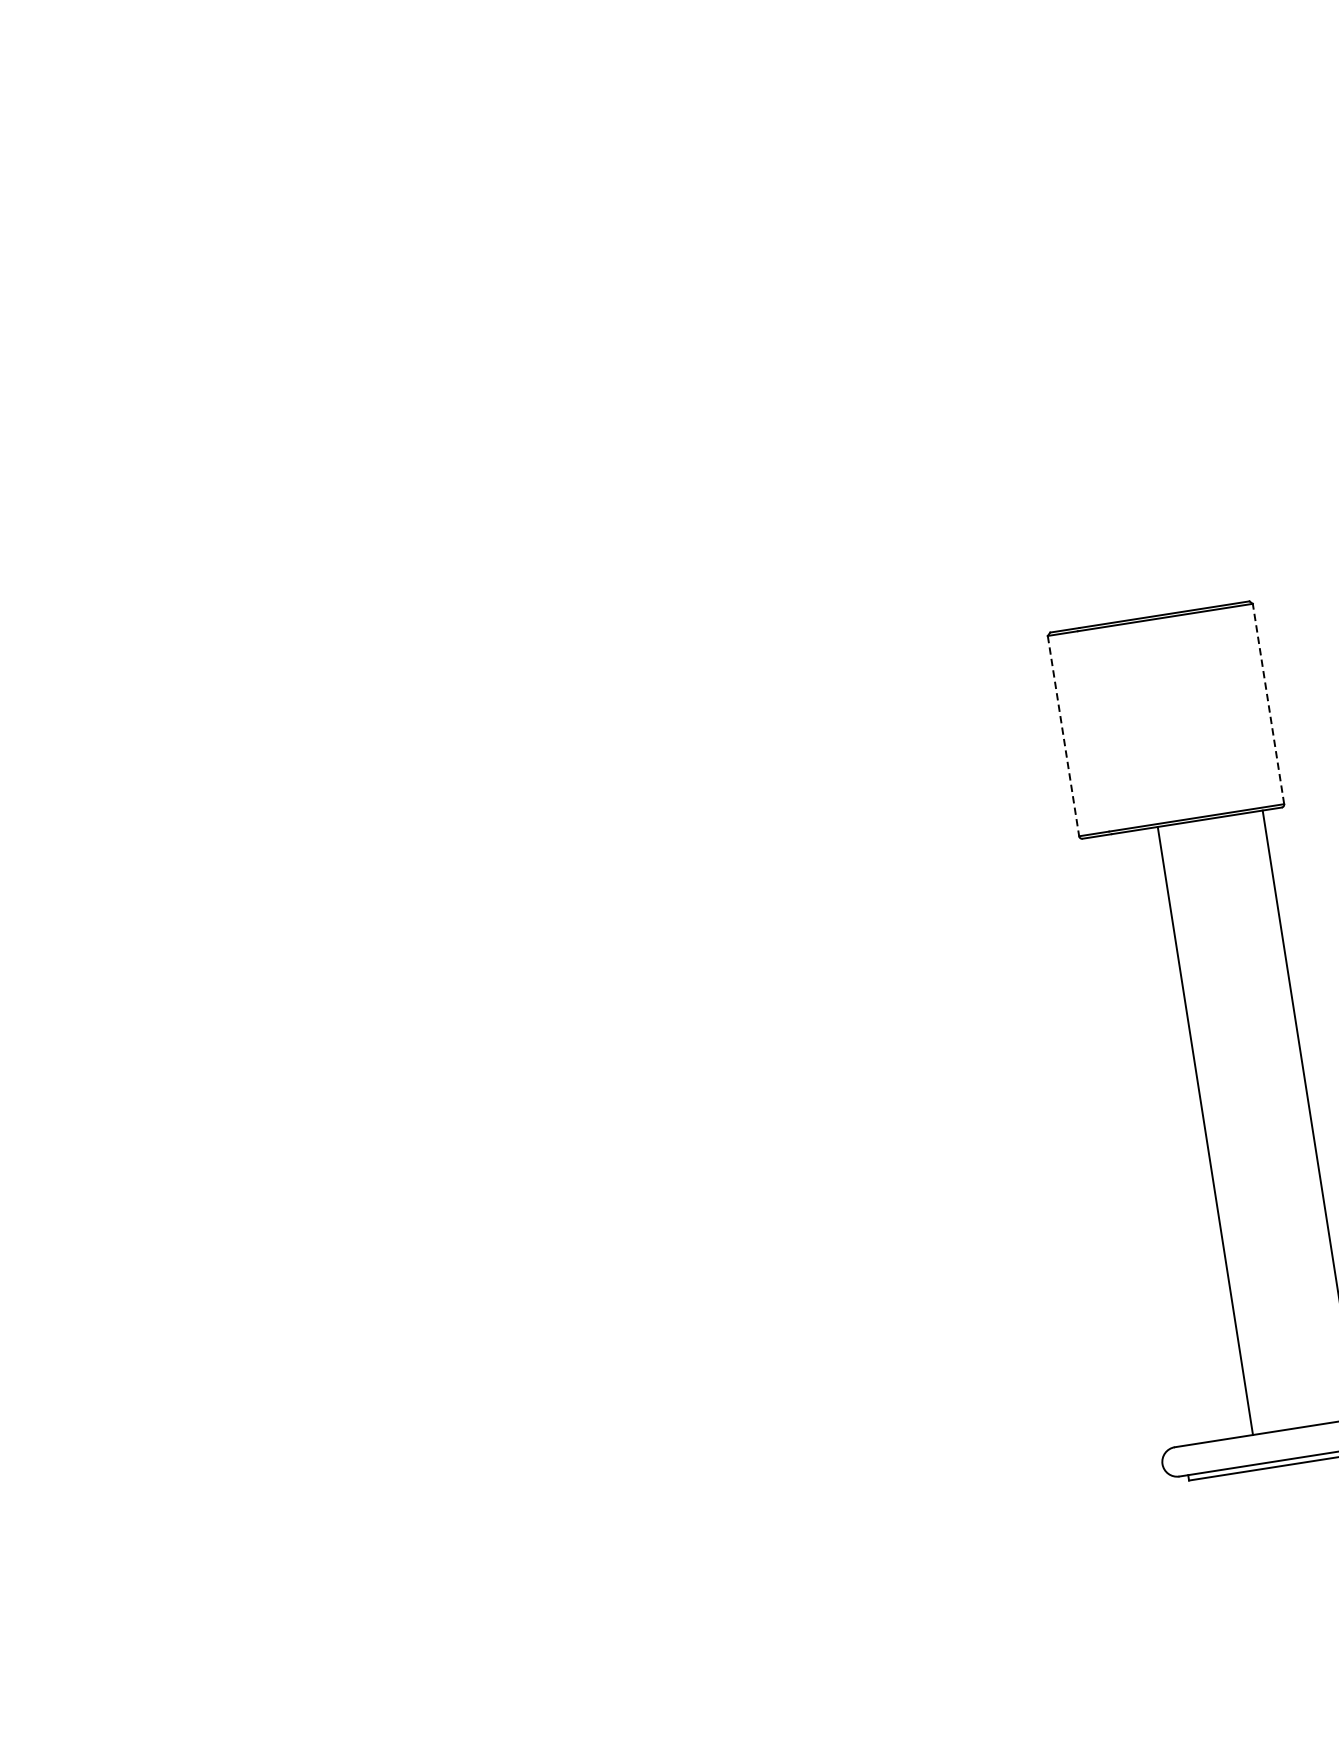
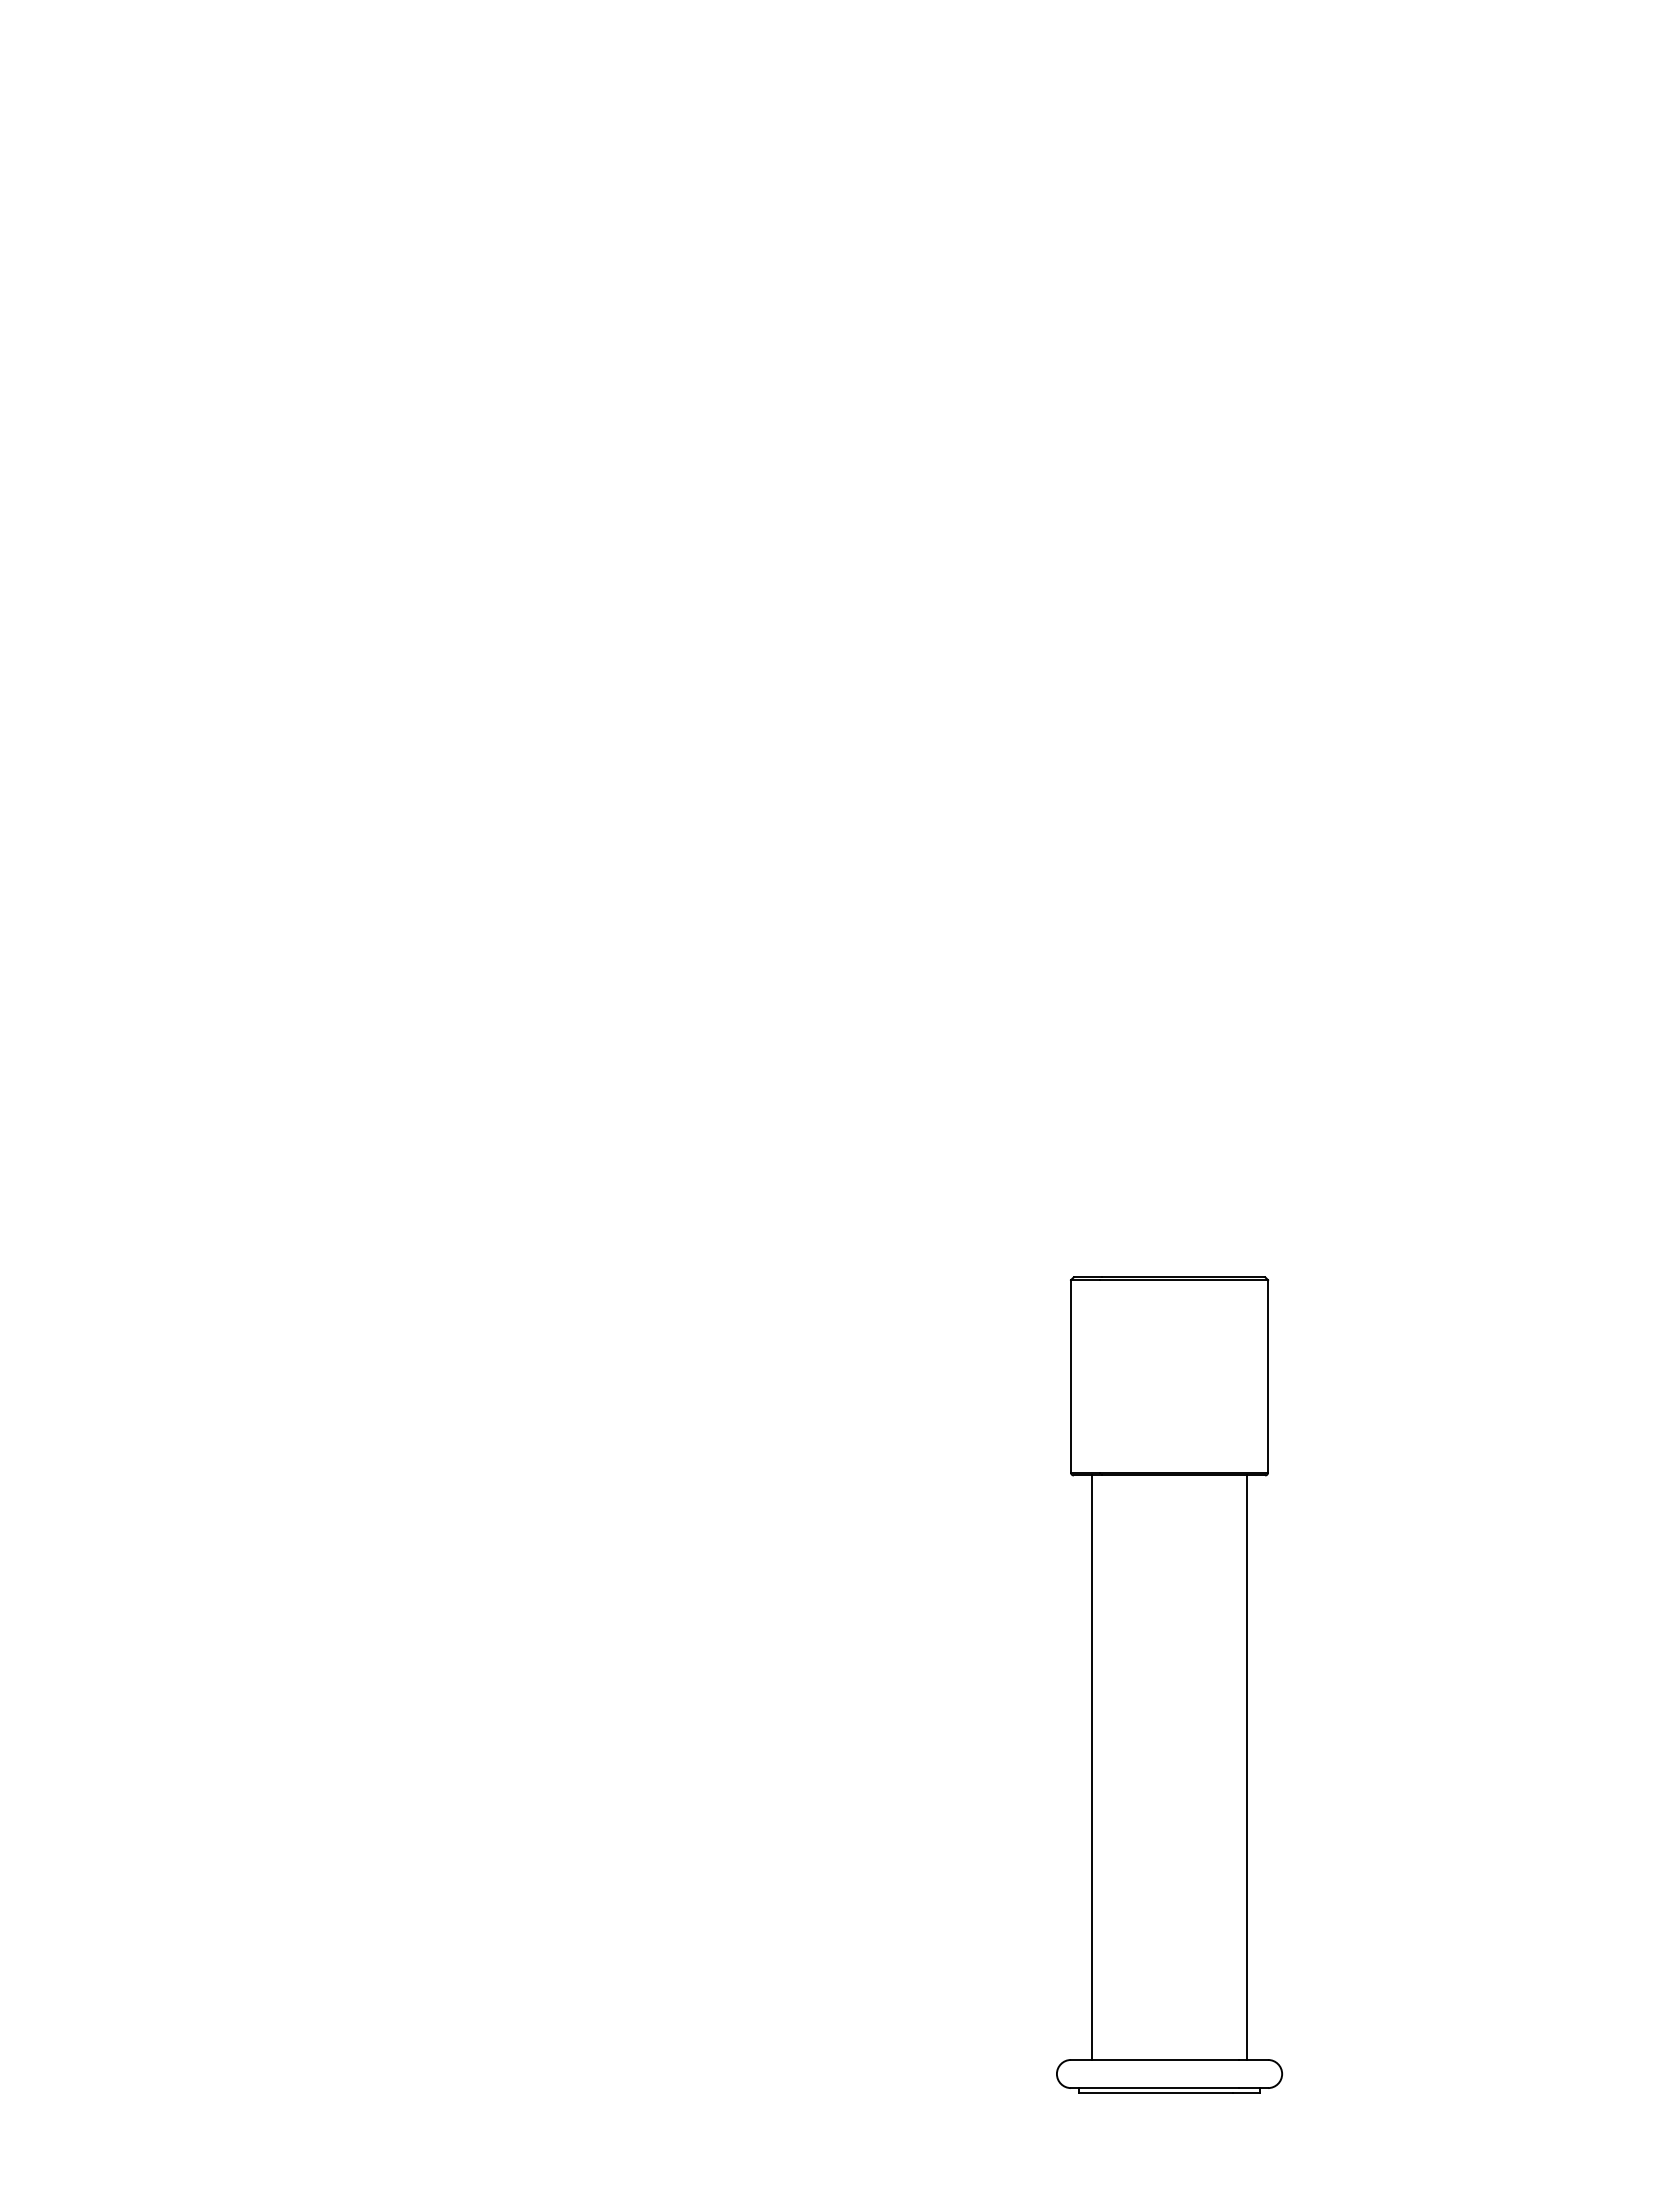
line: (1268, 703) -> (1268, 1375), dashed -> solid
line: (1064, 736) -> (1071, 1376), dashed -> solid
line: (1205, 1130) -> (1092, 1767), moved

